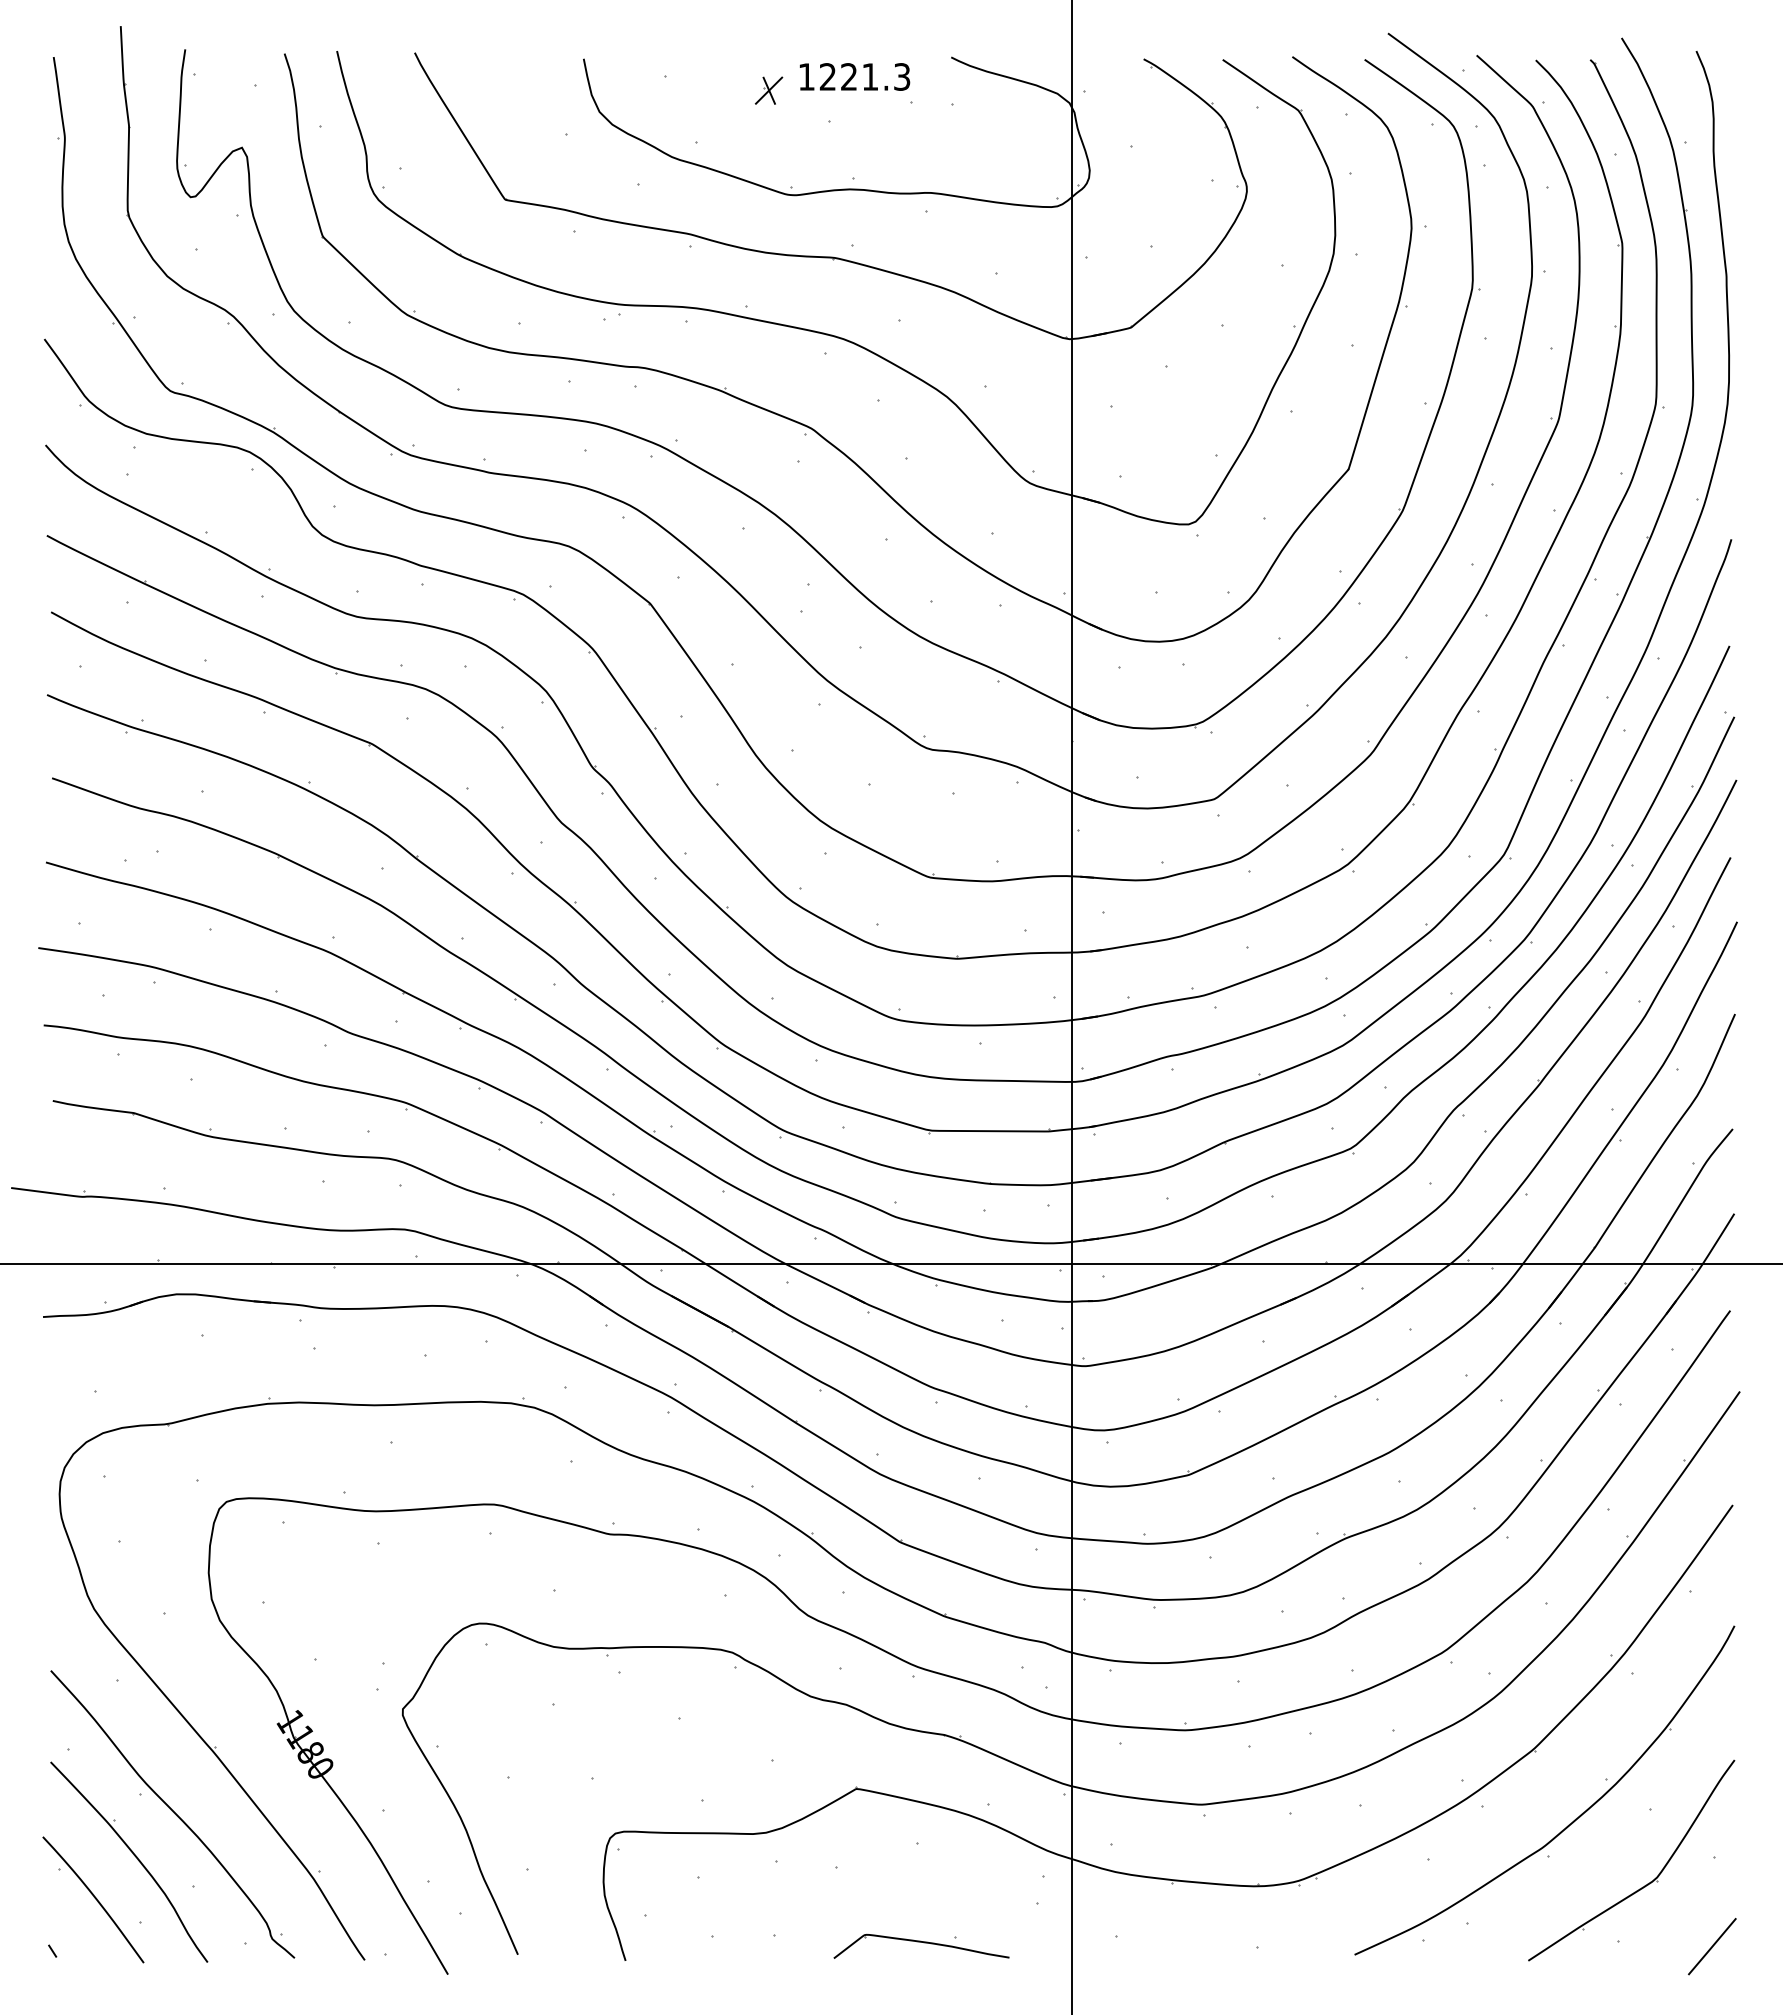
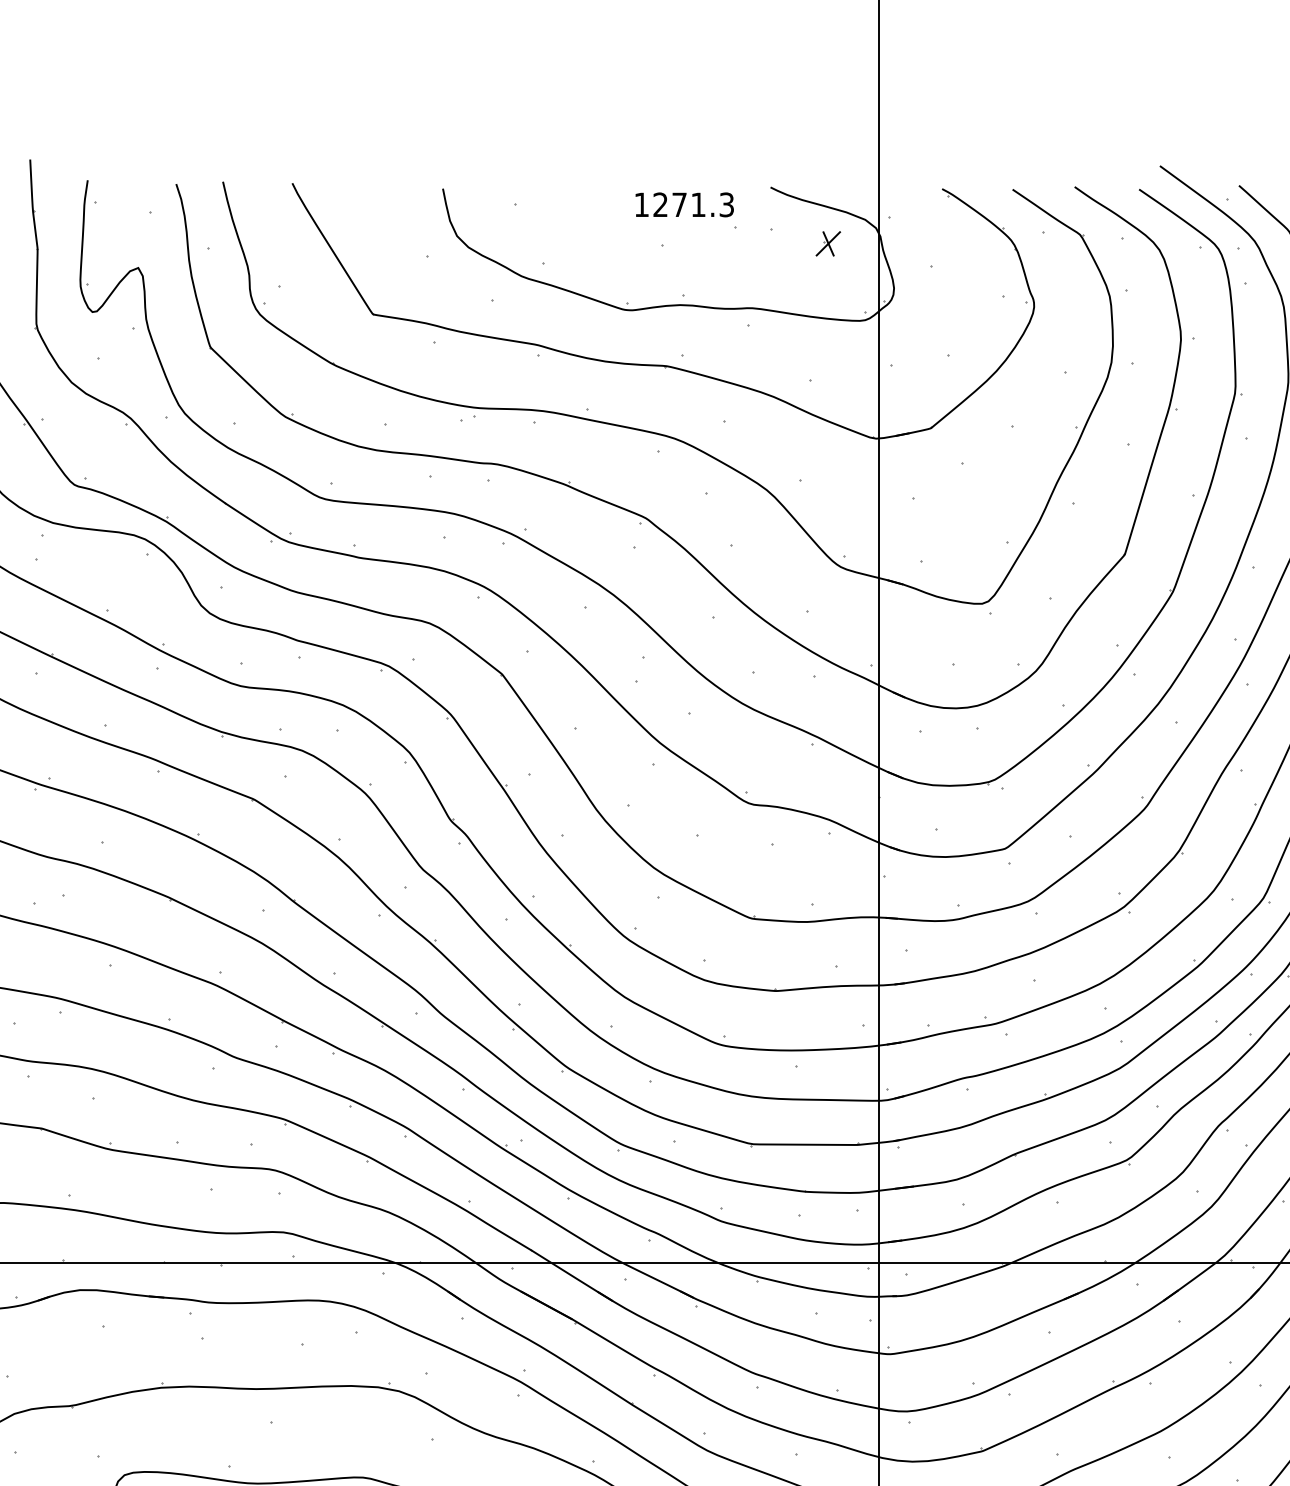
text: (848, 76) -> (678, 204), 1221.3 -> 1271.3
part: (768, 90) -> (827, 243), moved

